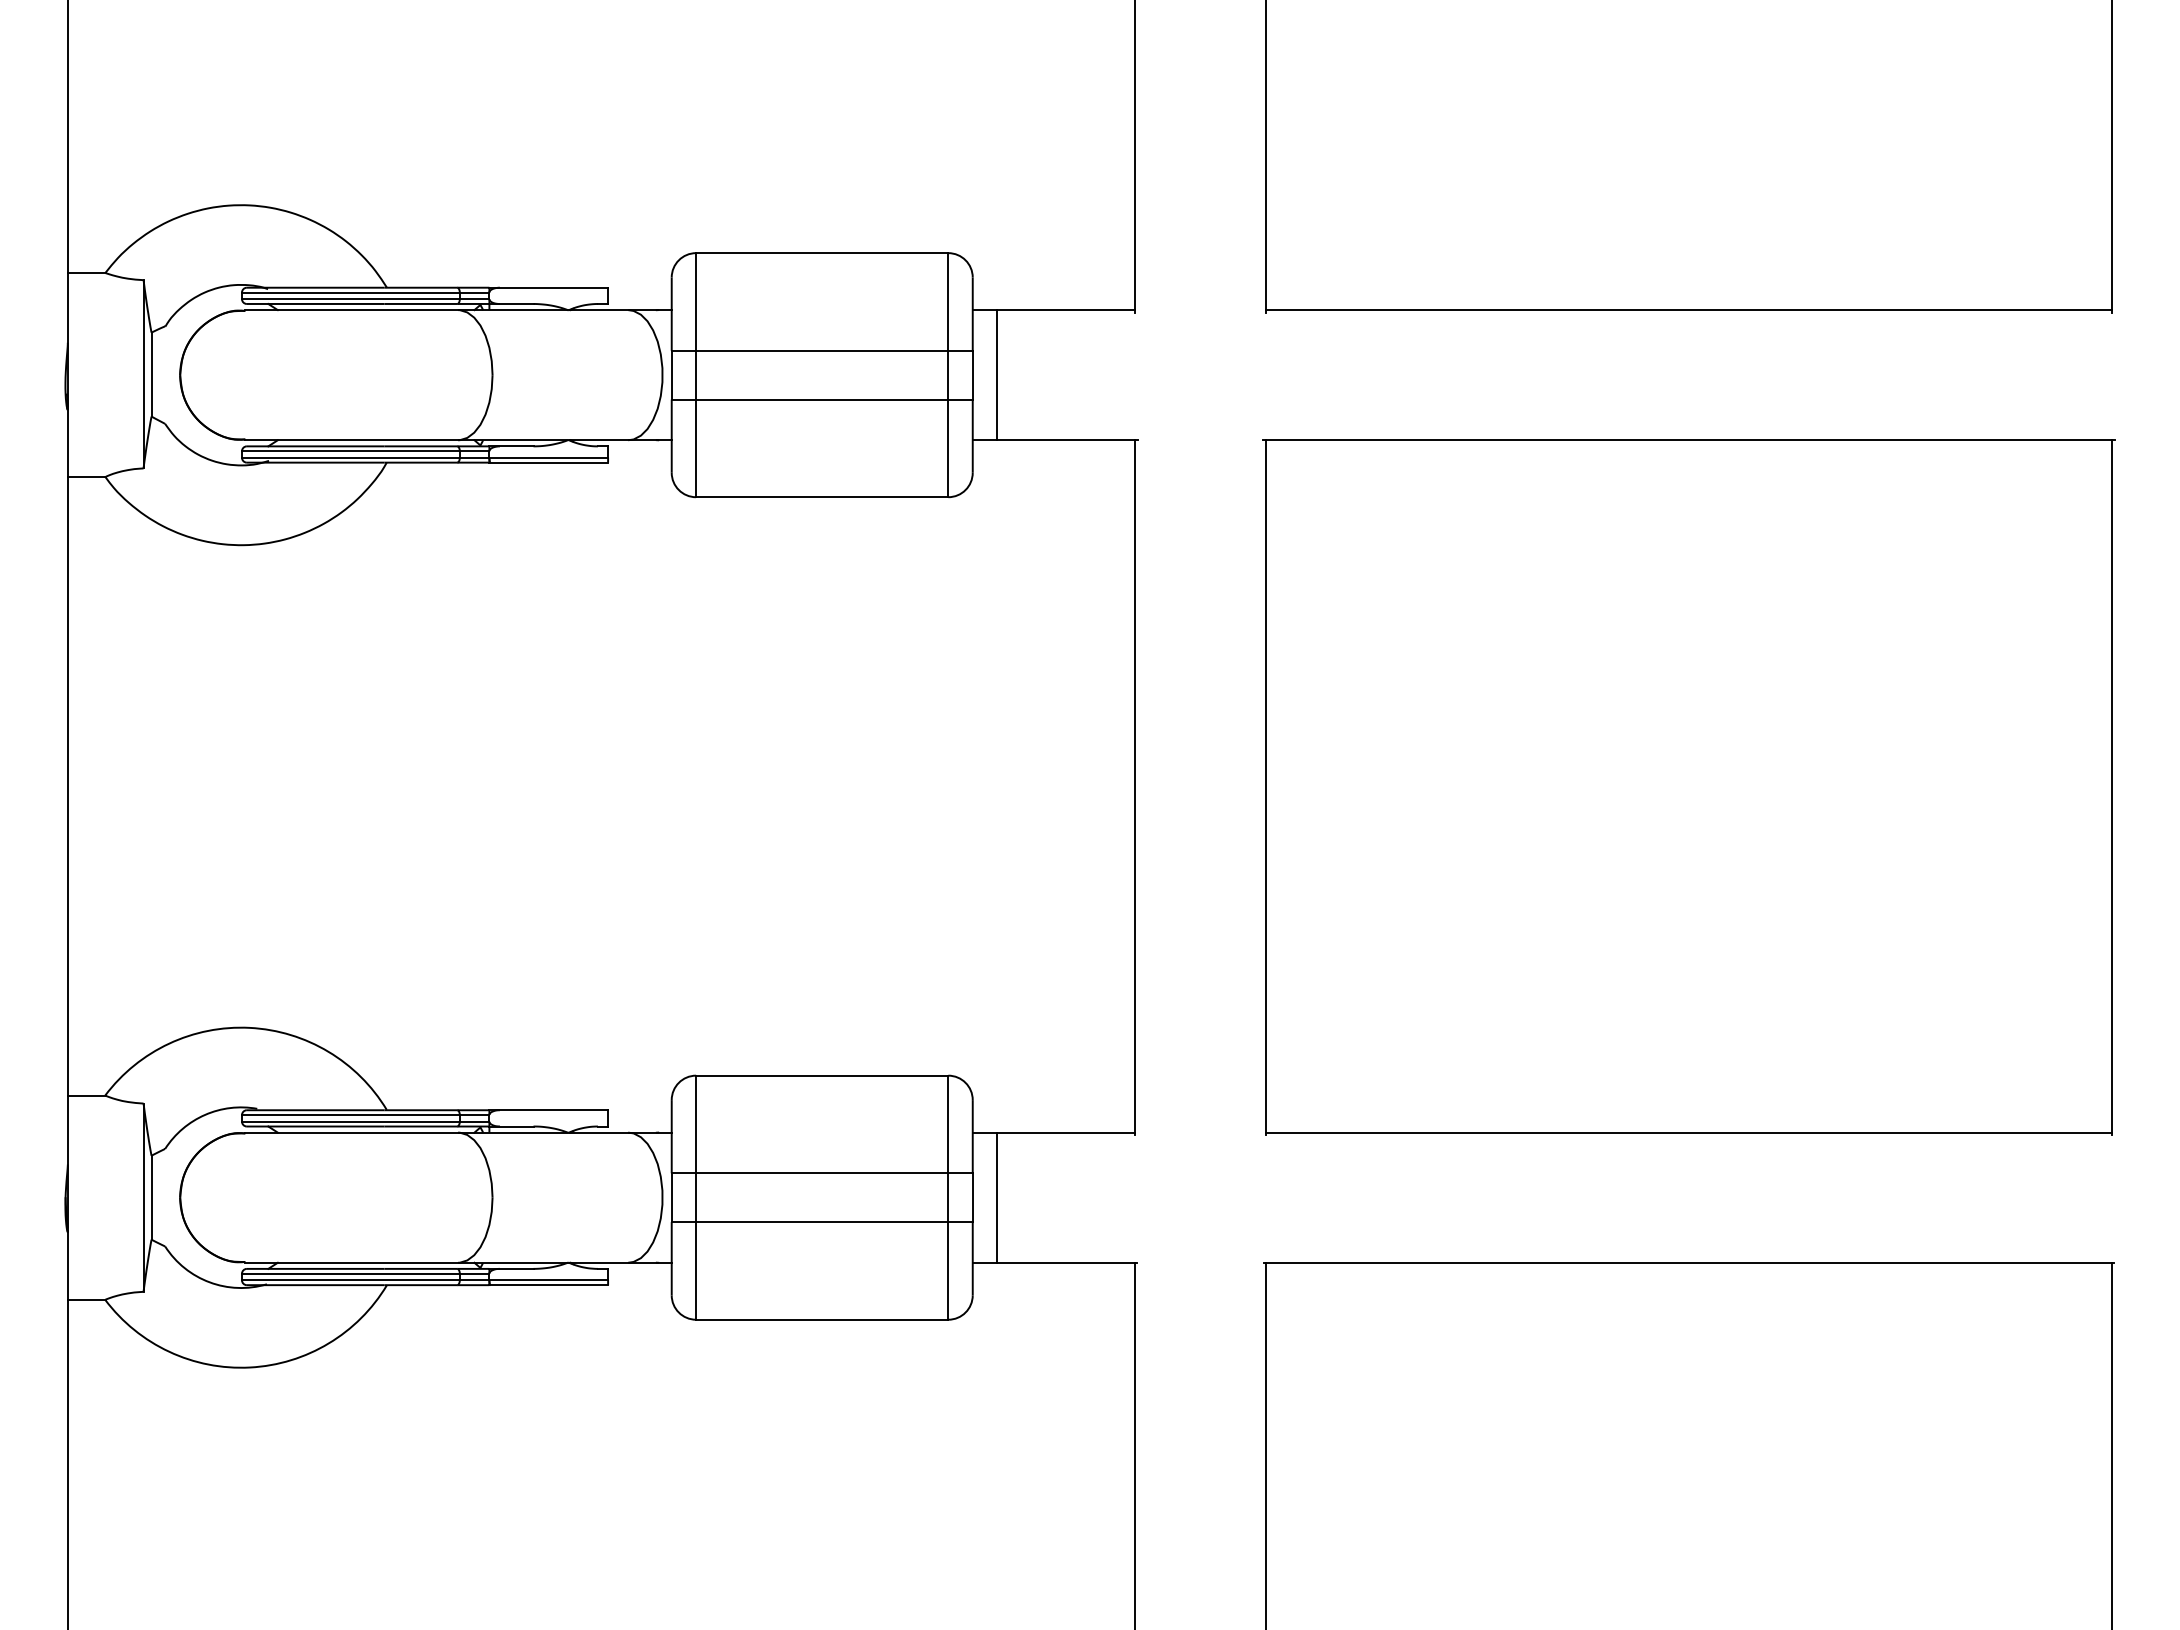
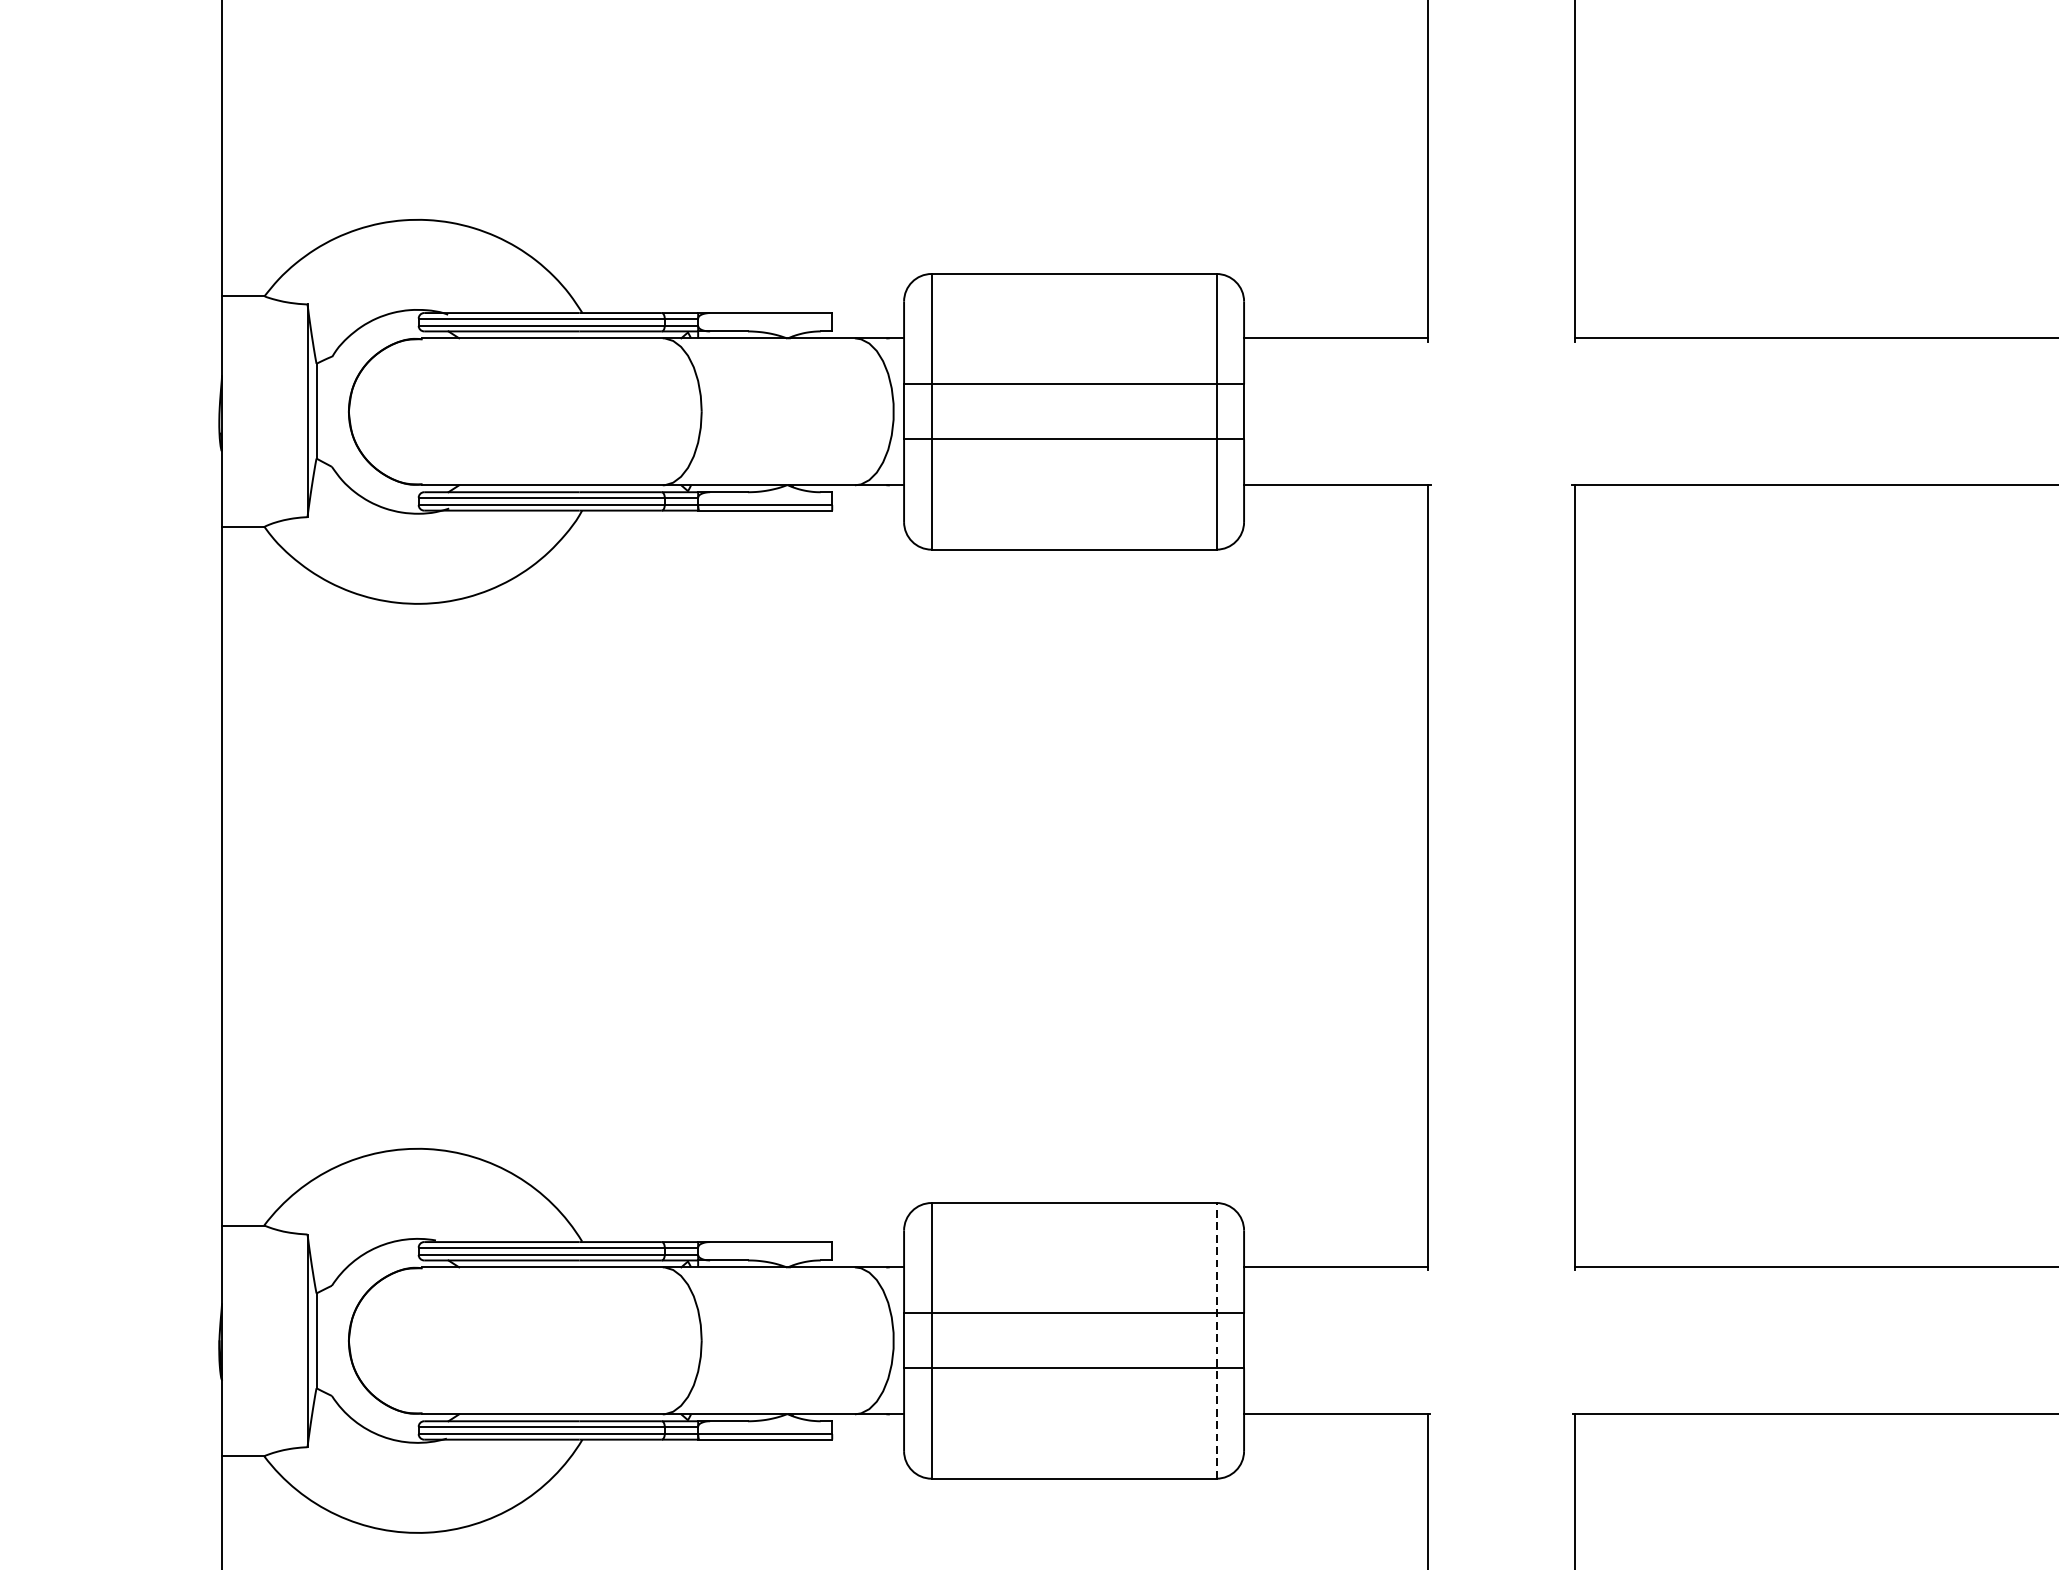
line: (997, 375) -> (1272, 412), removed
line: (948, 1197) -> (1216, 1340), solid -> dashed
line: (997, 1197) -> (1272, 1340), removed

